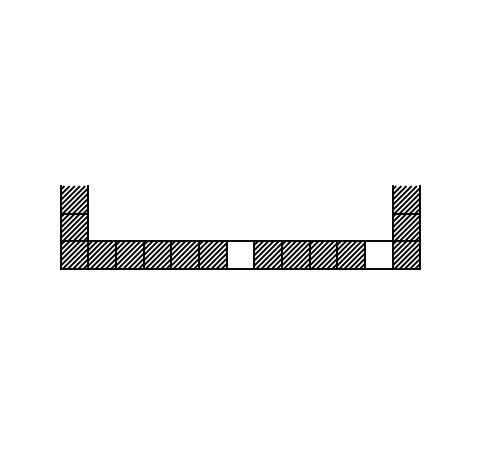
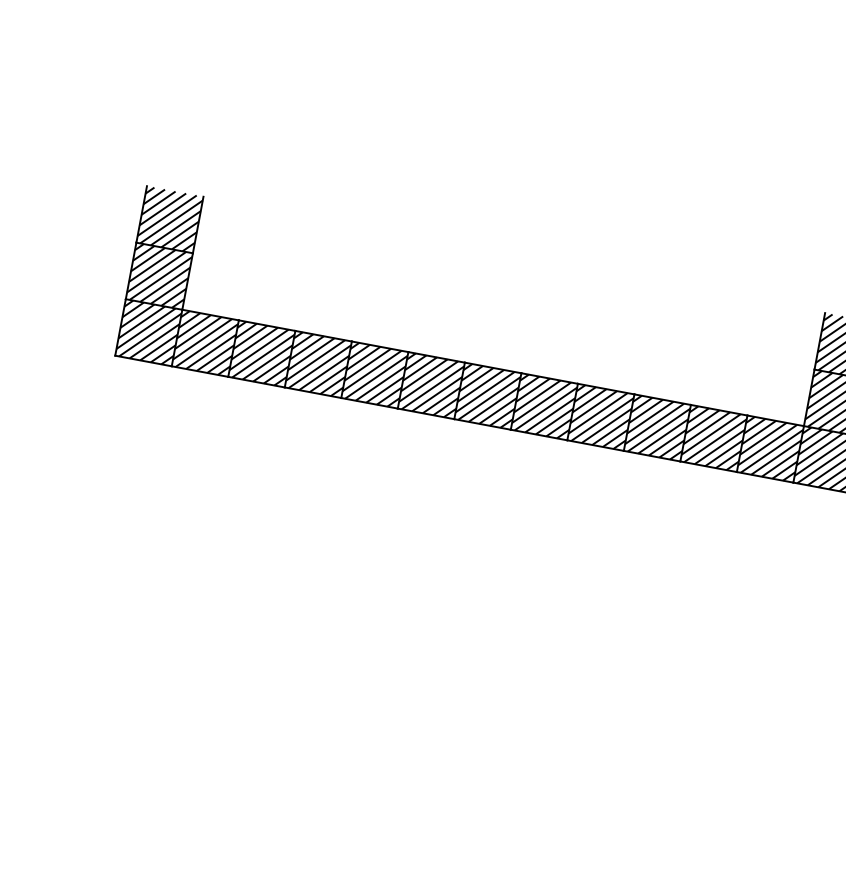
hatch: (240, 254) -> (488, 394), added
hatch: (378, 254) -> (770, 447), added

